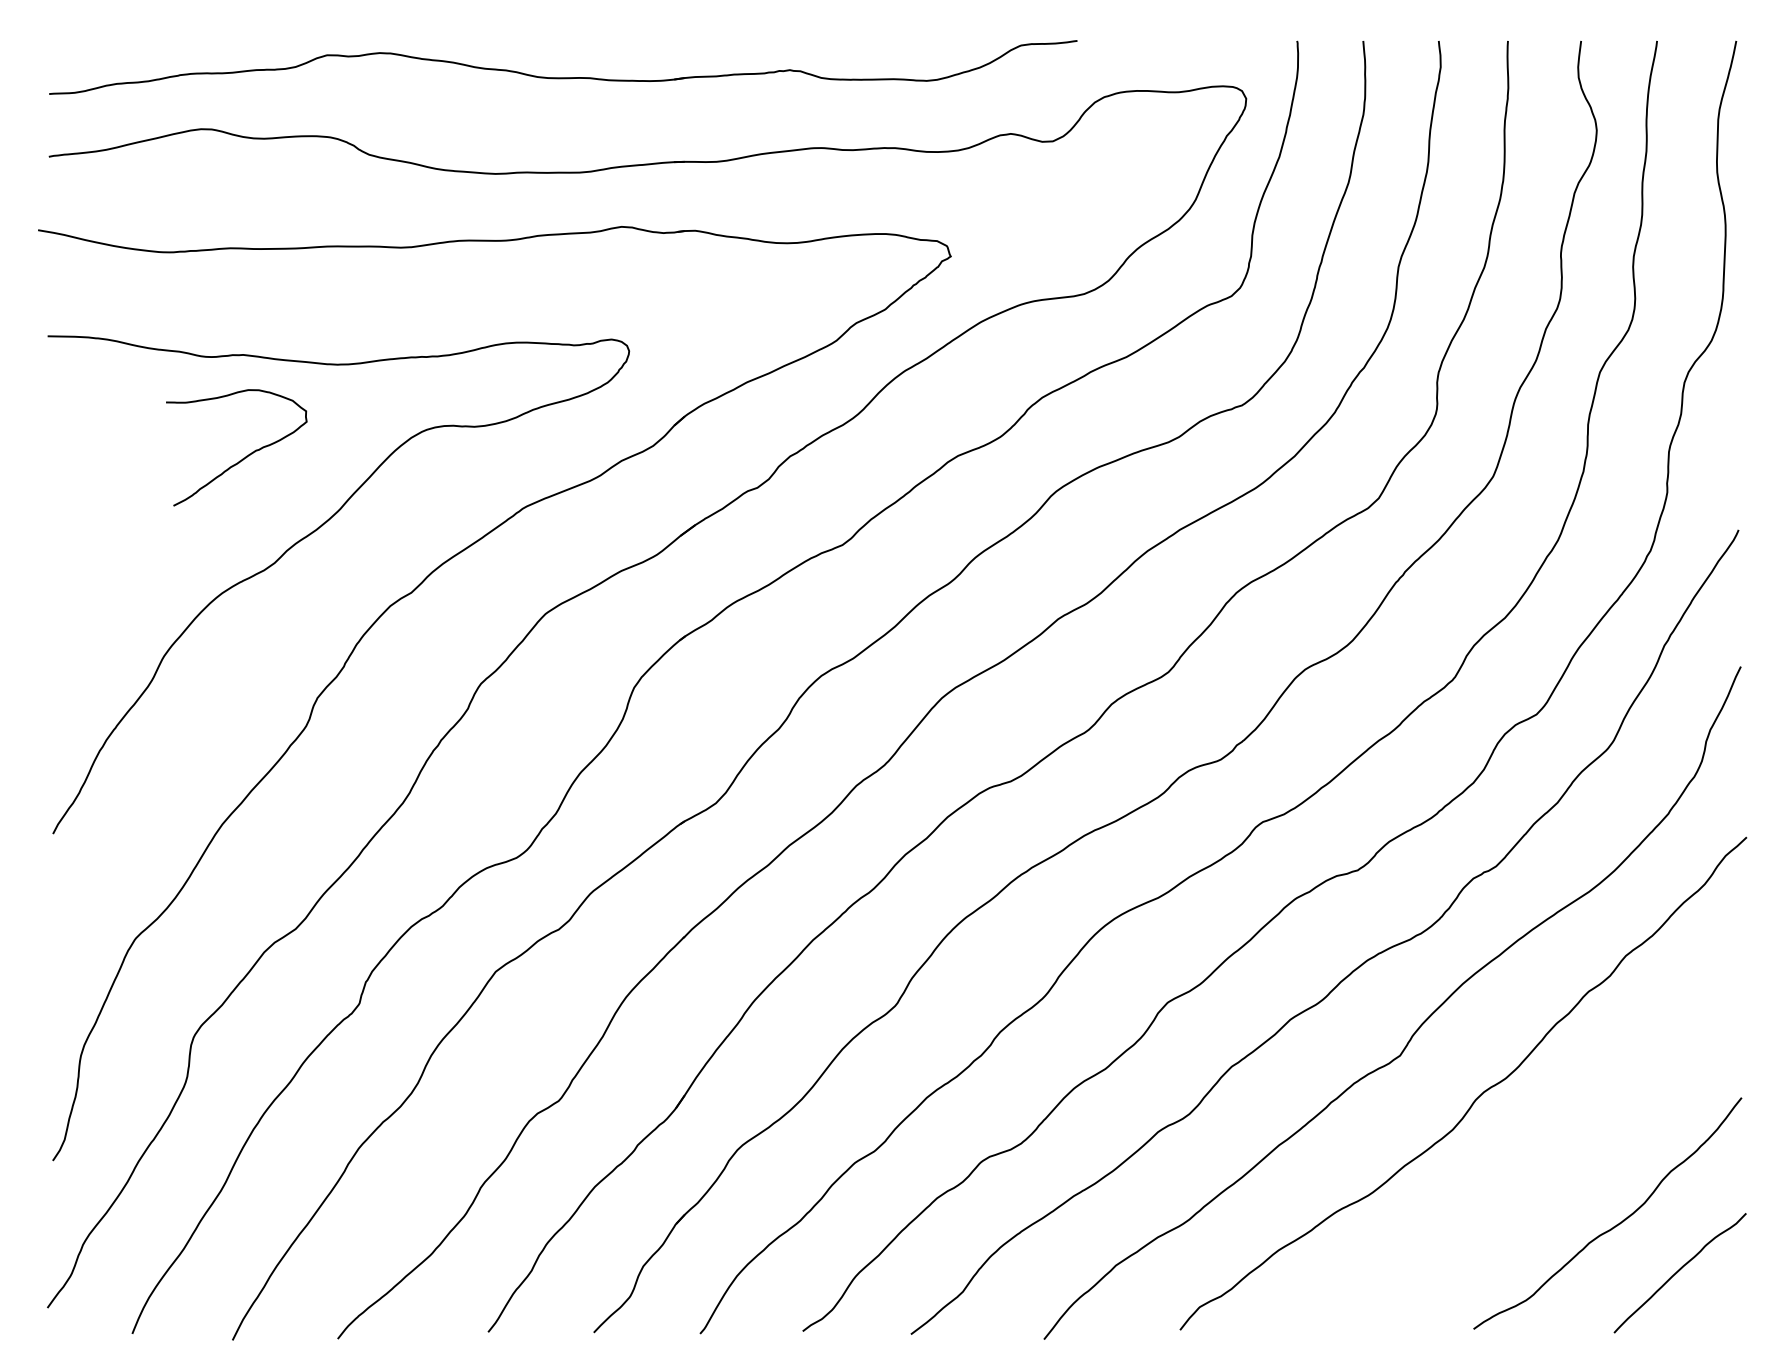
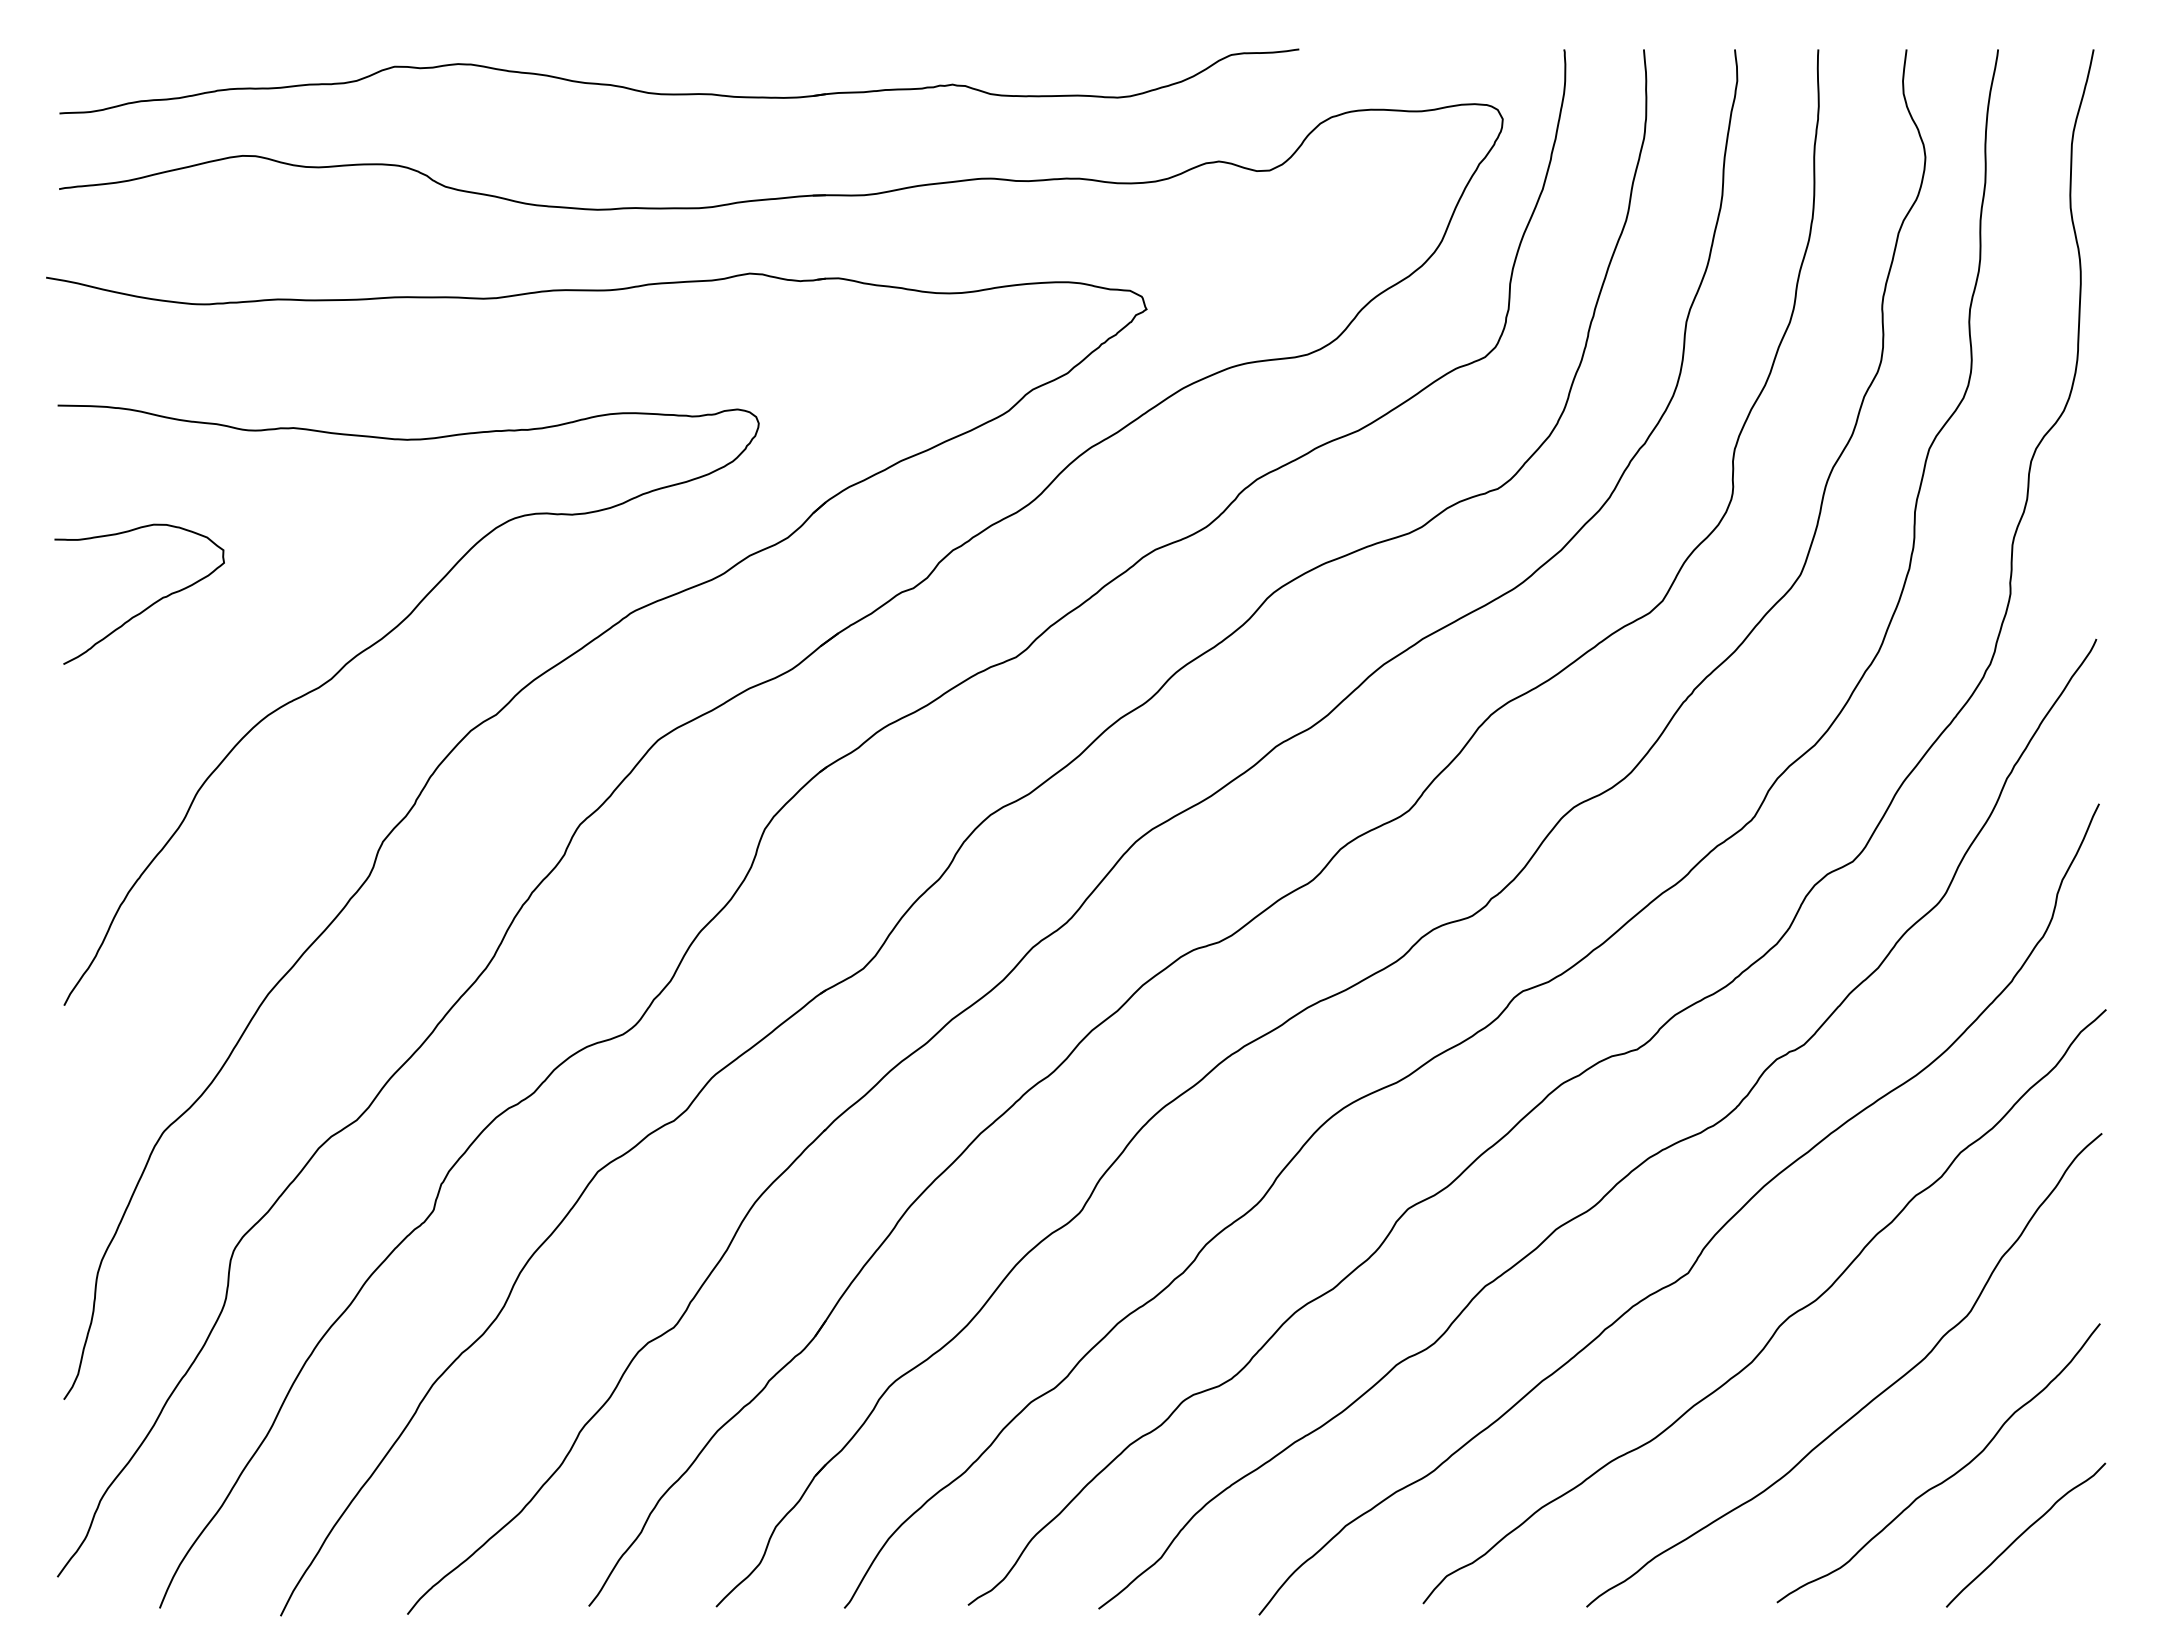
curve: (242, 458) -> (146, 607), moved
curve: (1548, 1163) -> (1867, 1402), added

